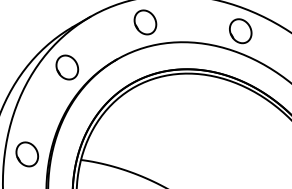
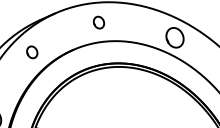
part: (145, 22) -> (99, 22), size x0.6
part: (67, 67) -> (32, 52), size x0.6

